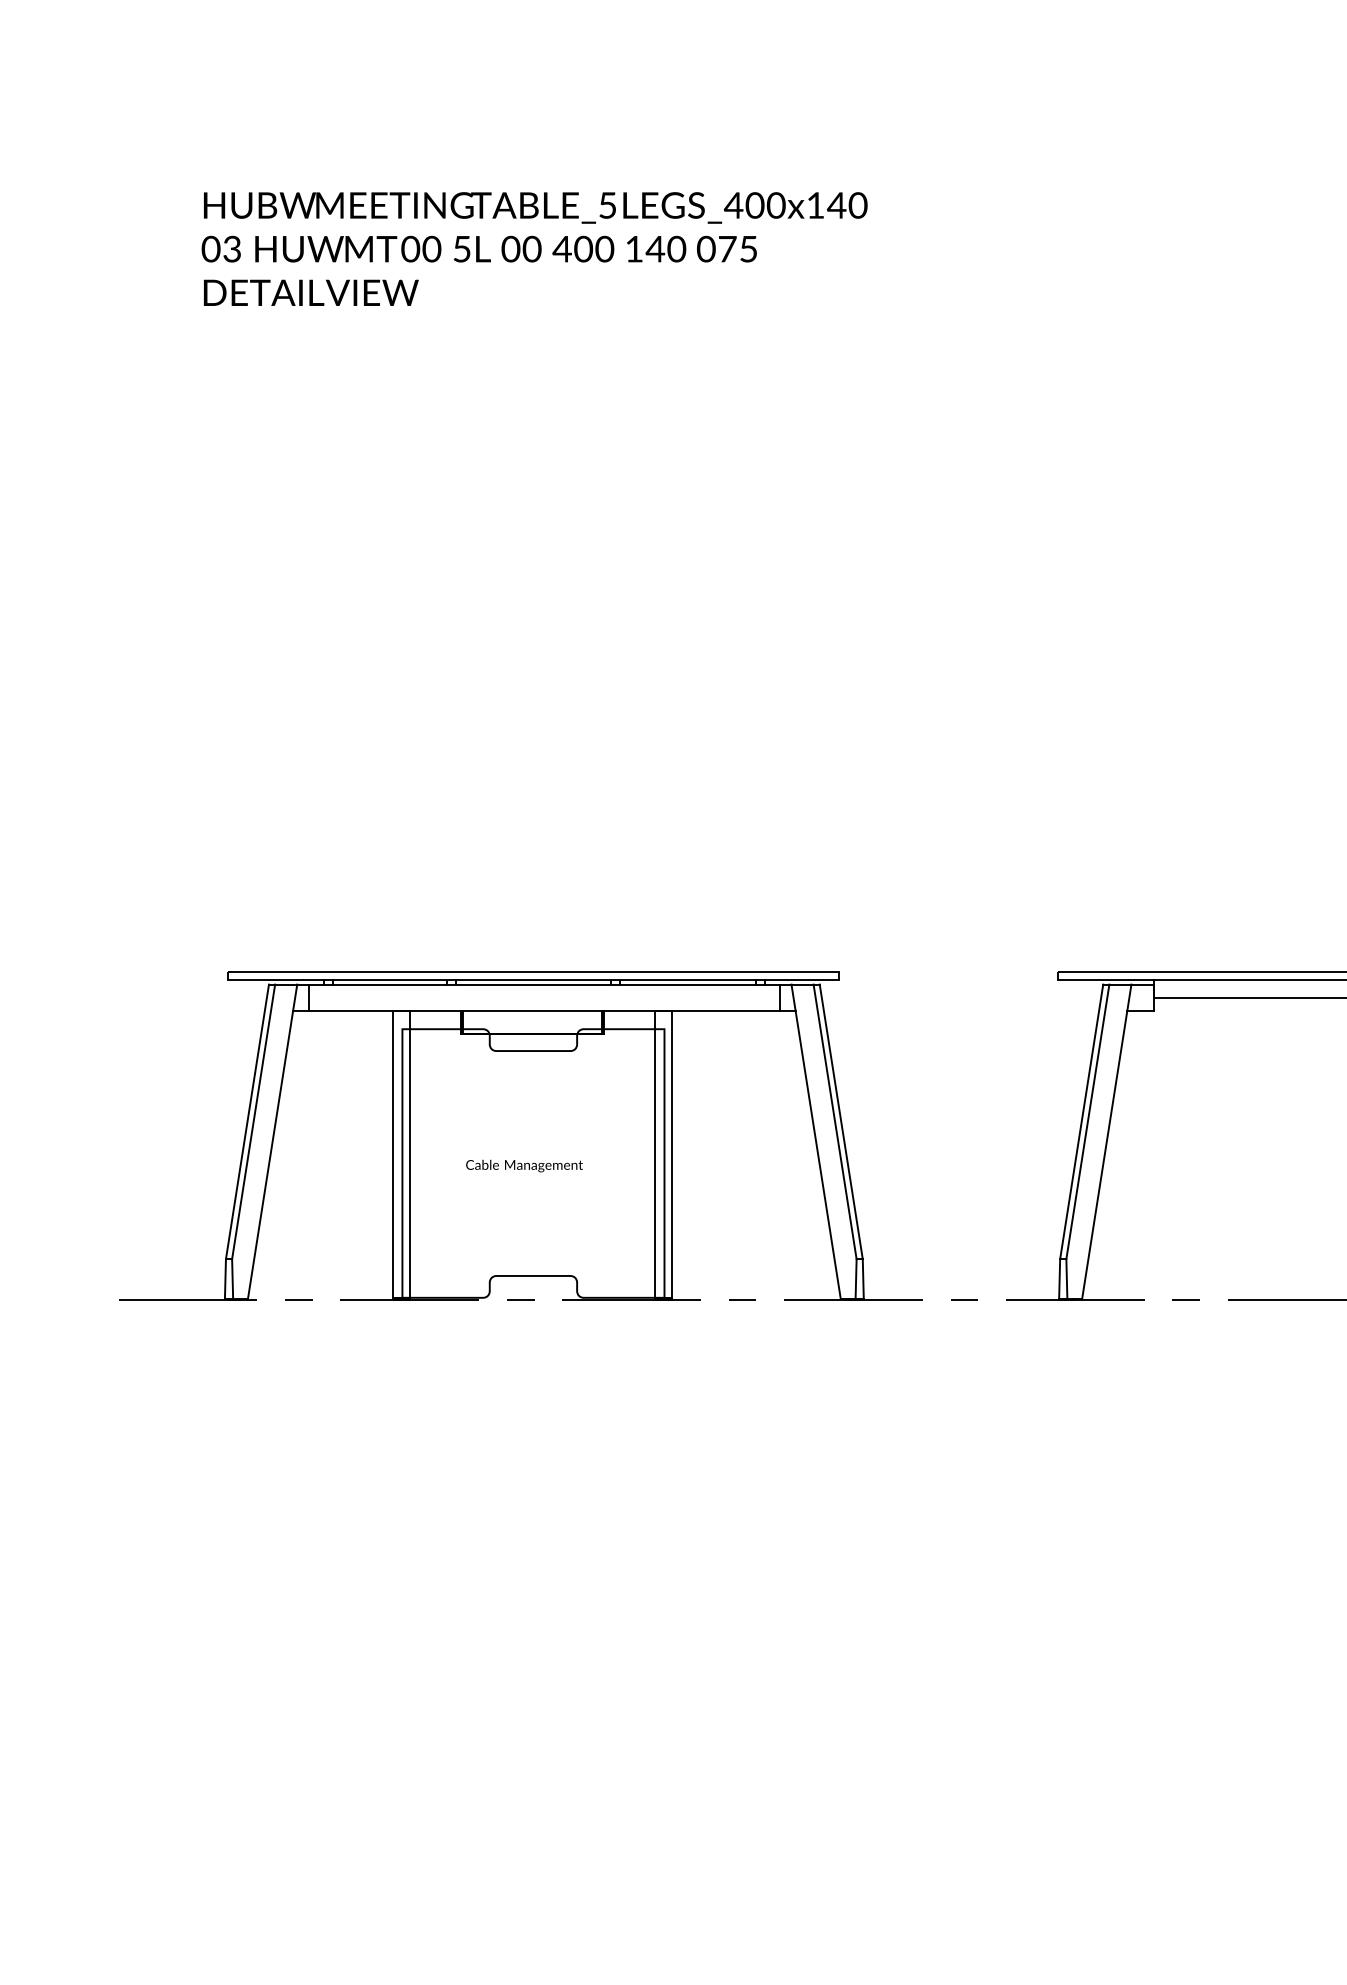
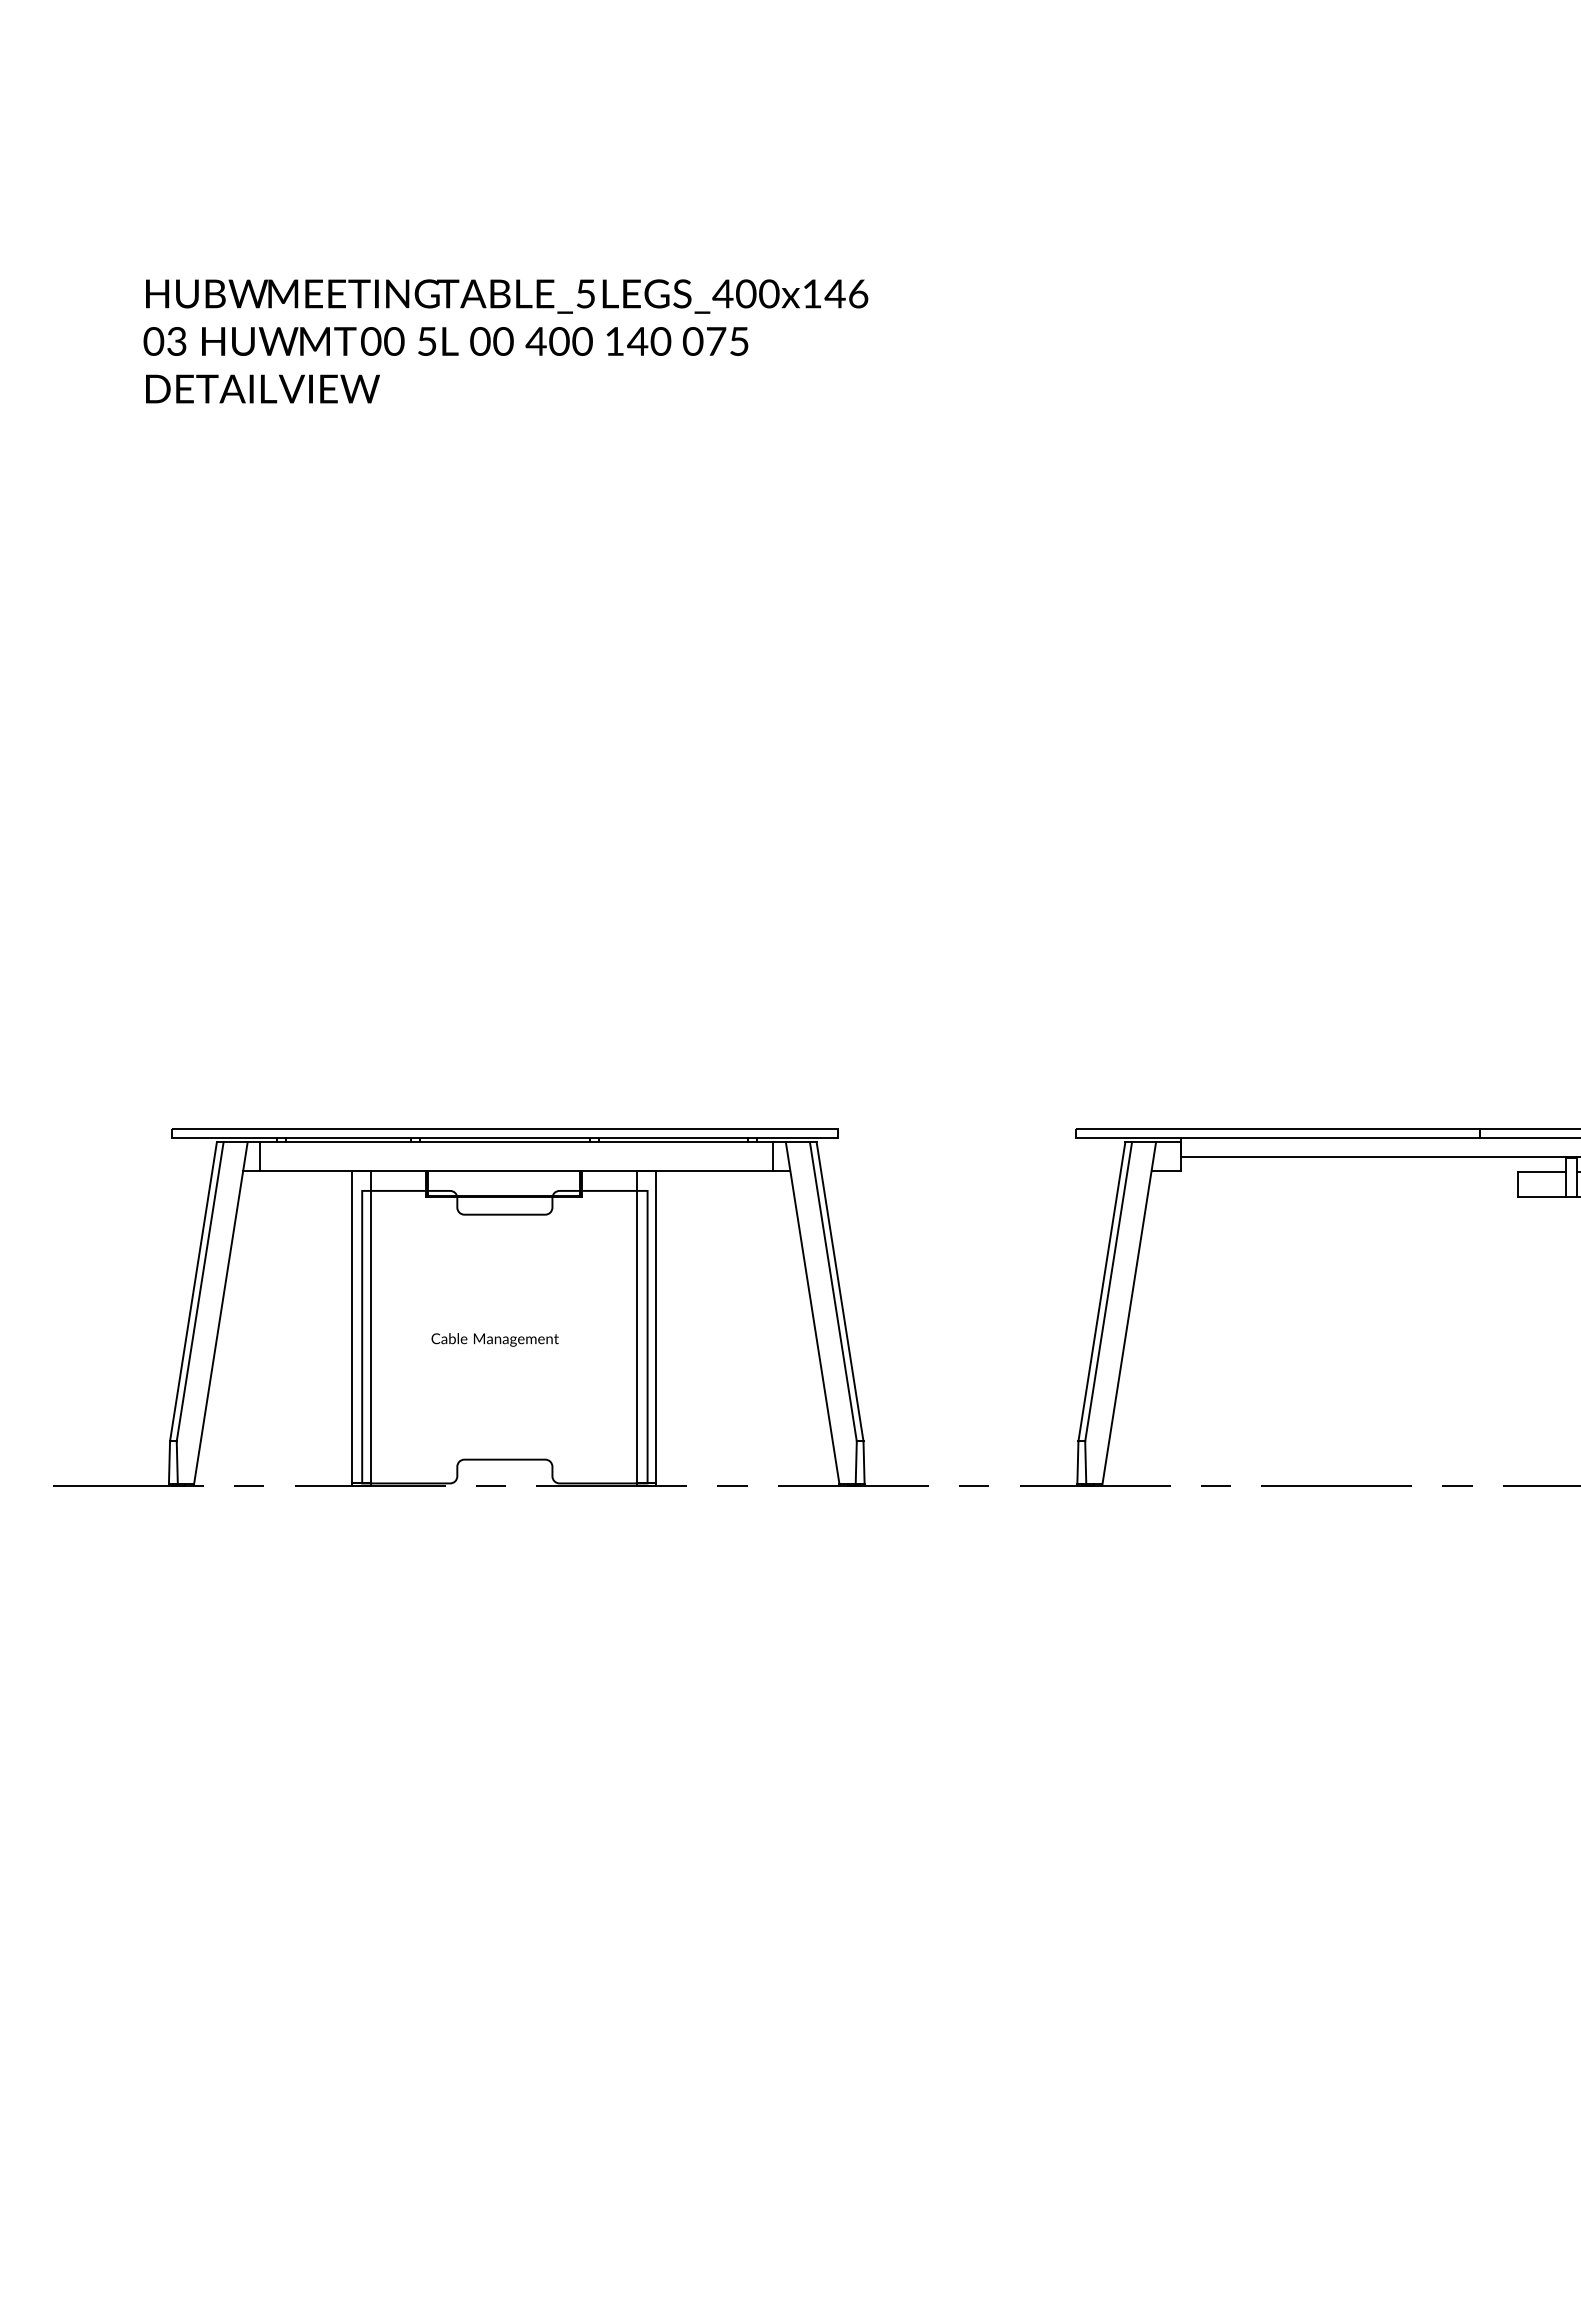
text: (858, 205) -> (858, 293), LEGS_400x140 -> LEGS_400x146

